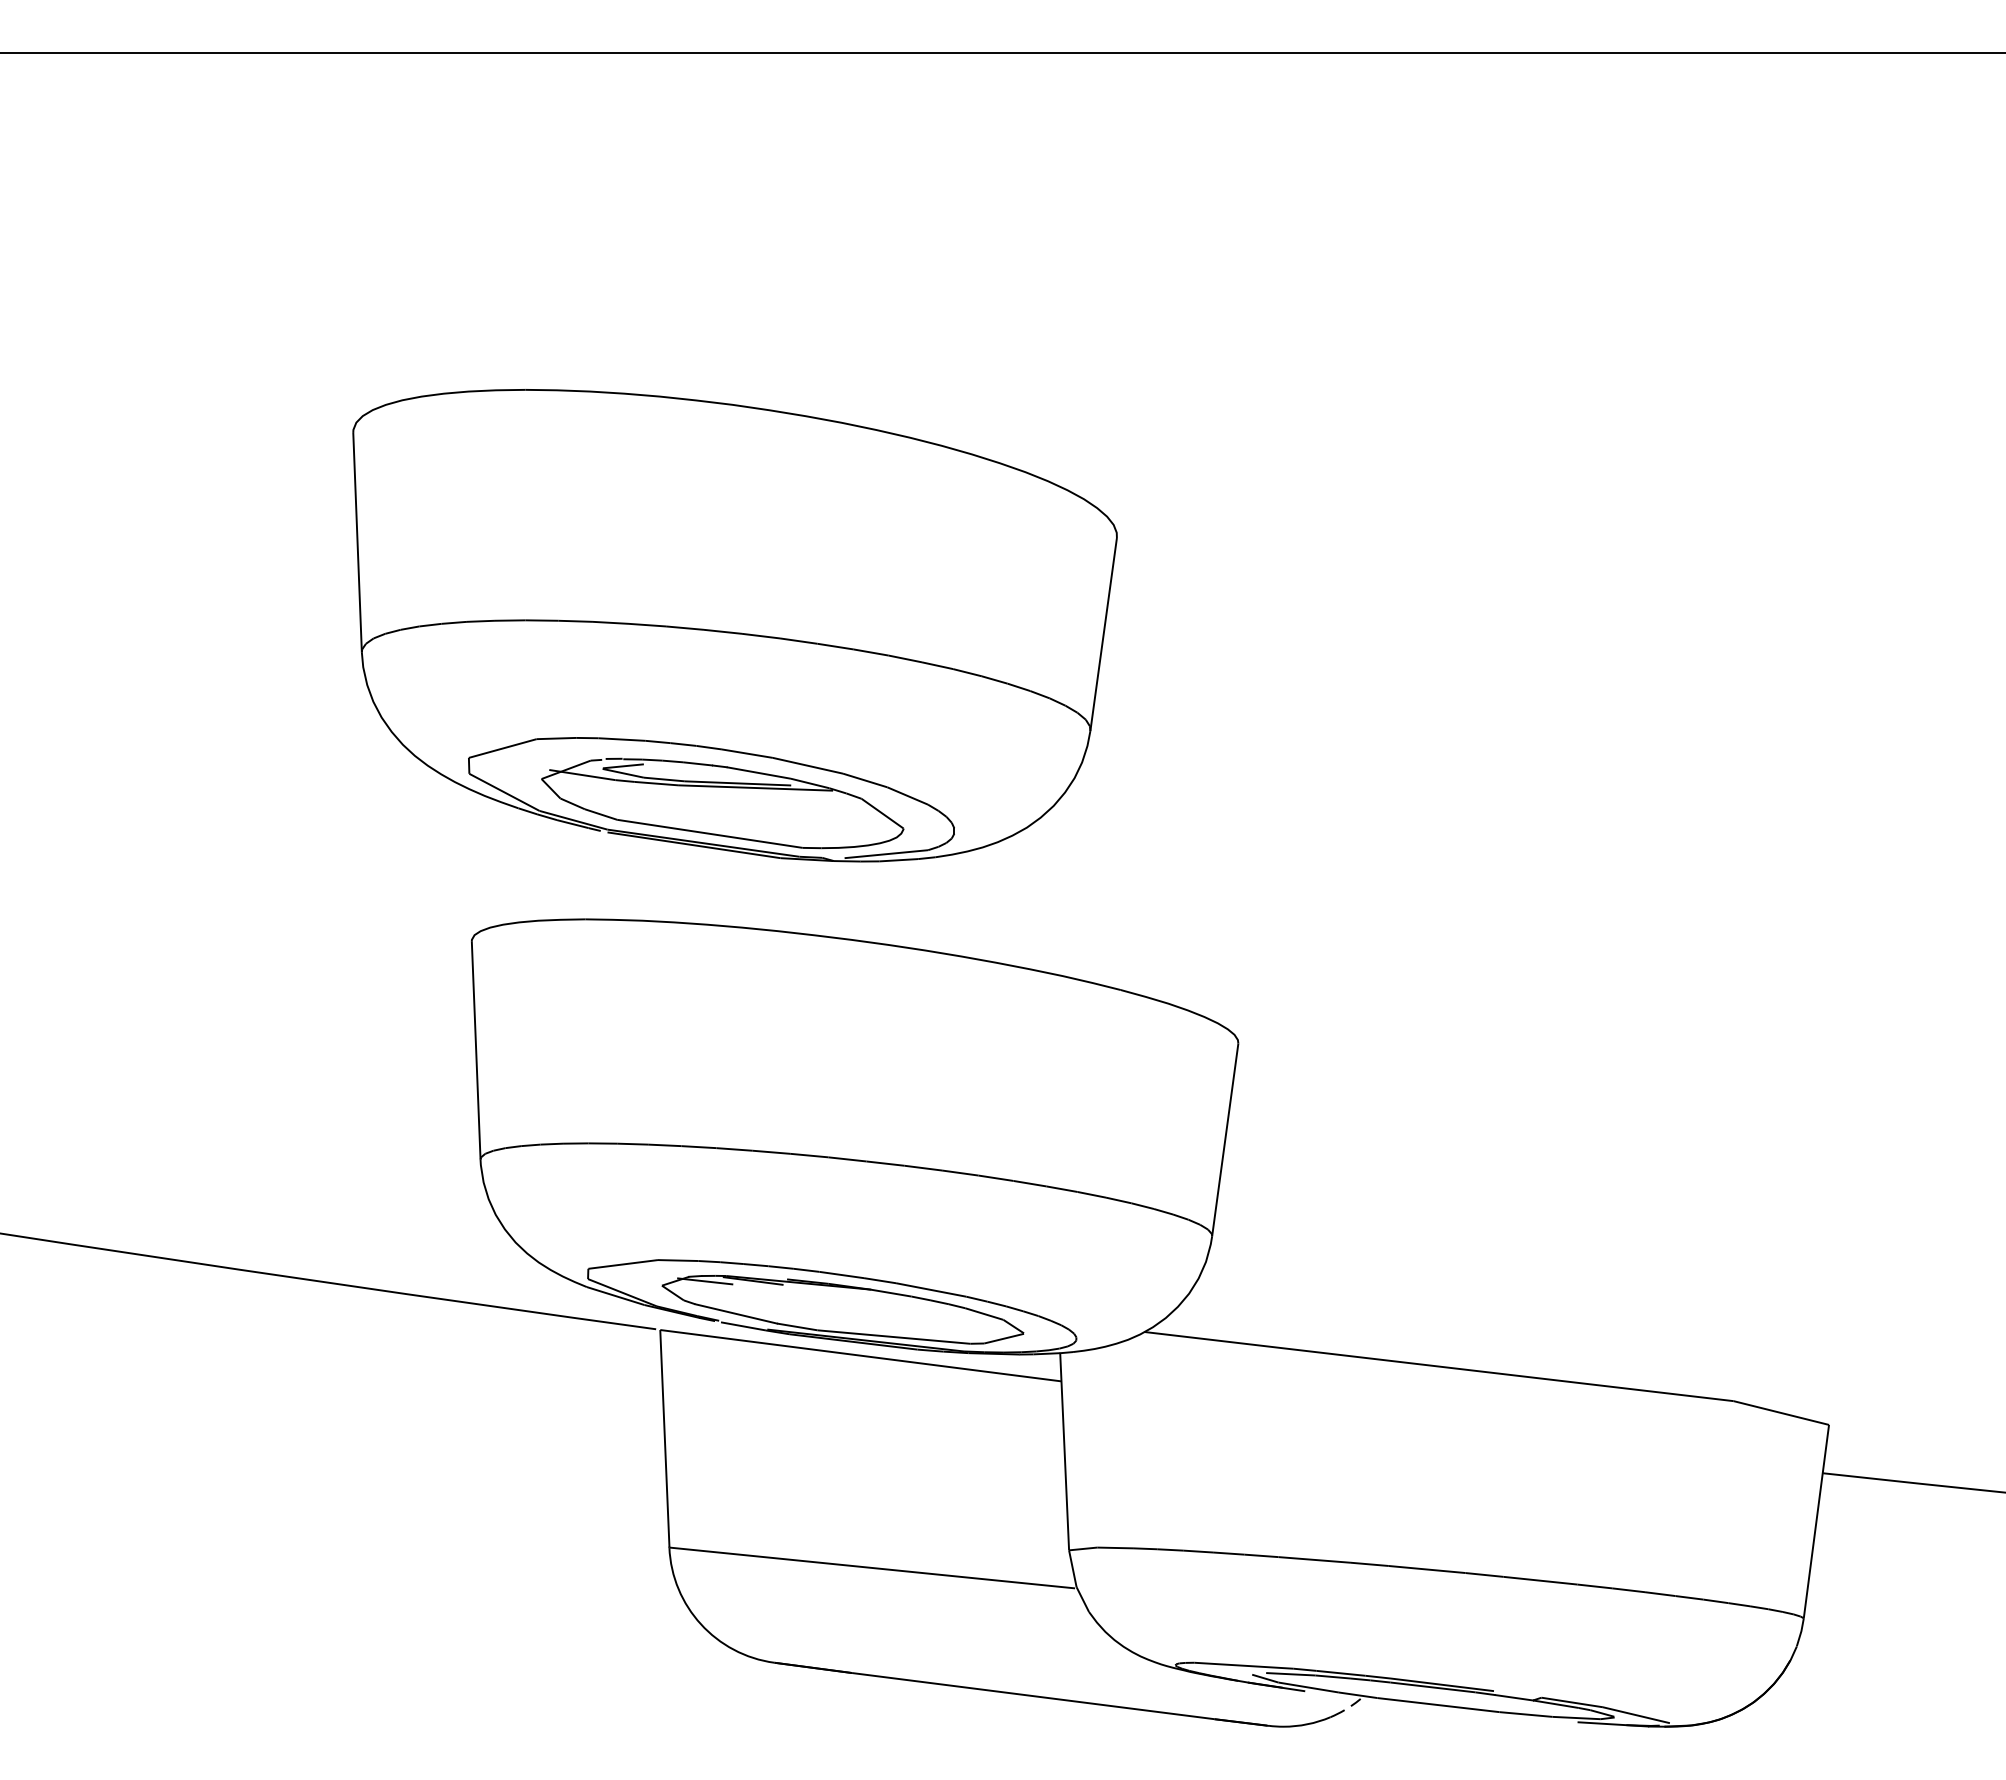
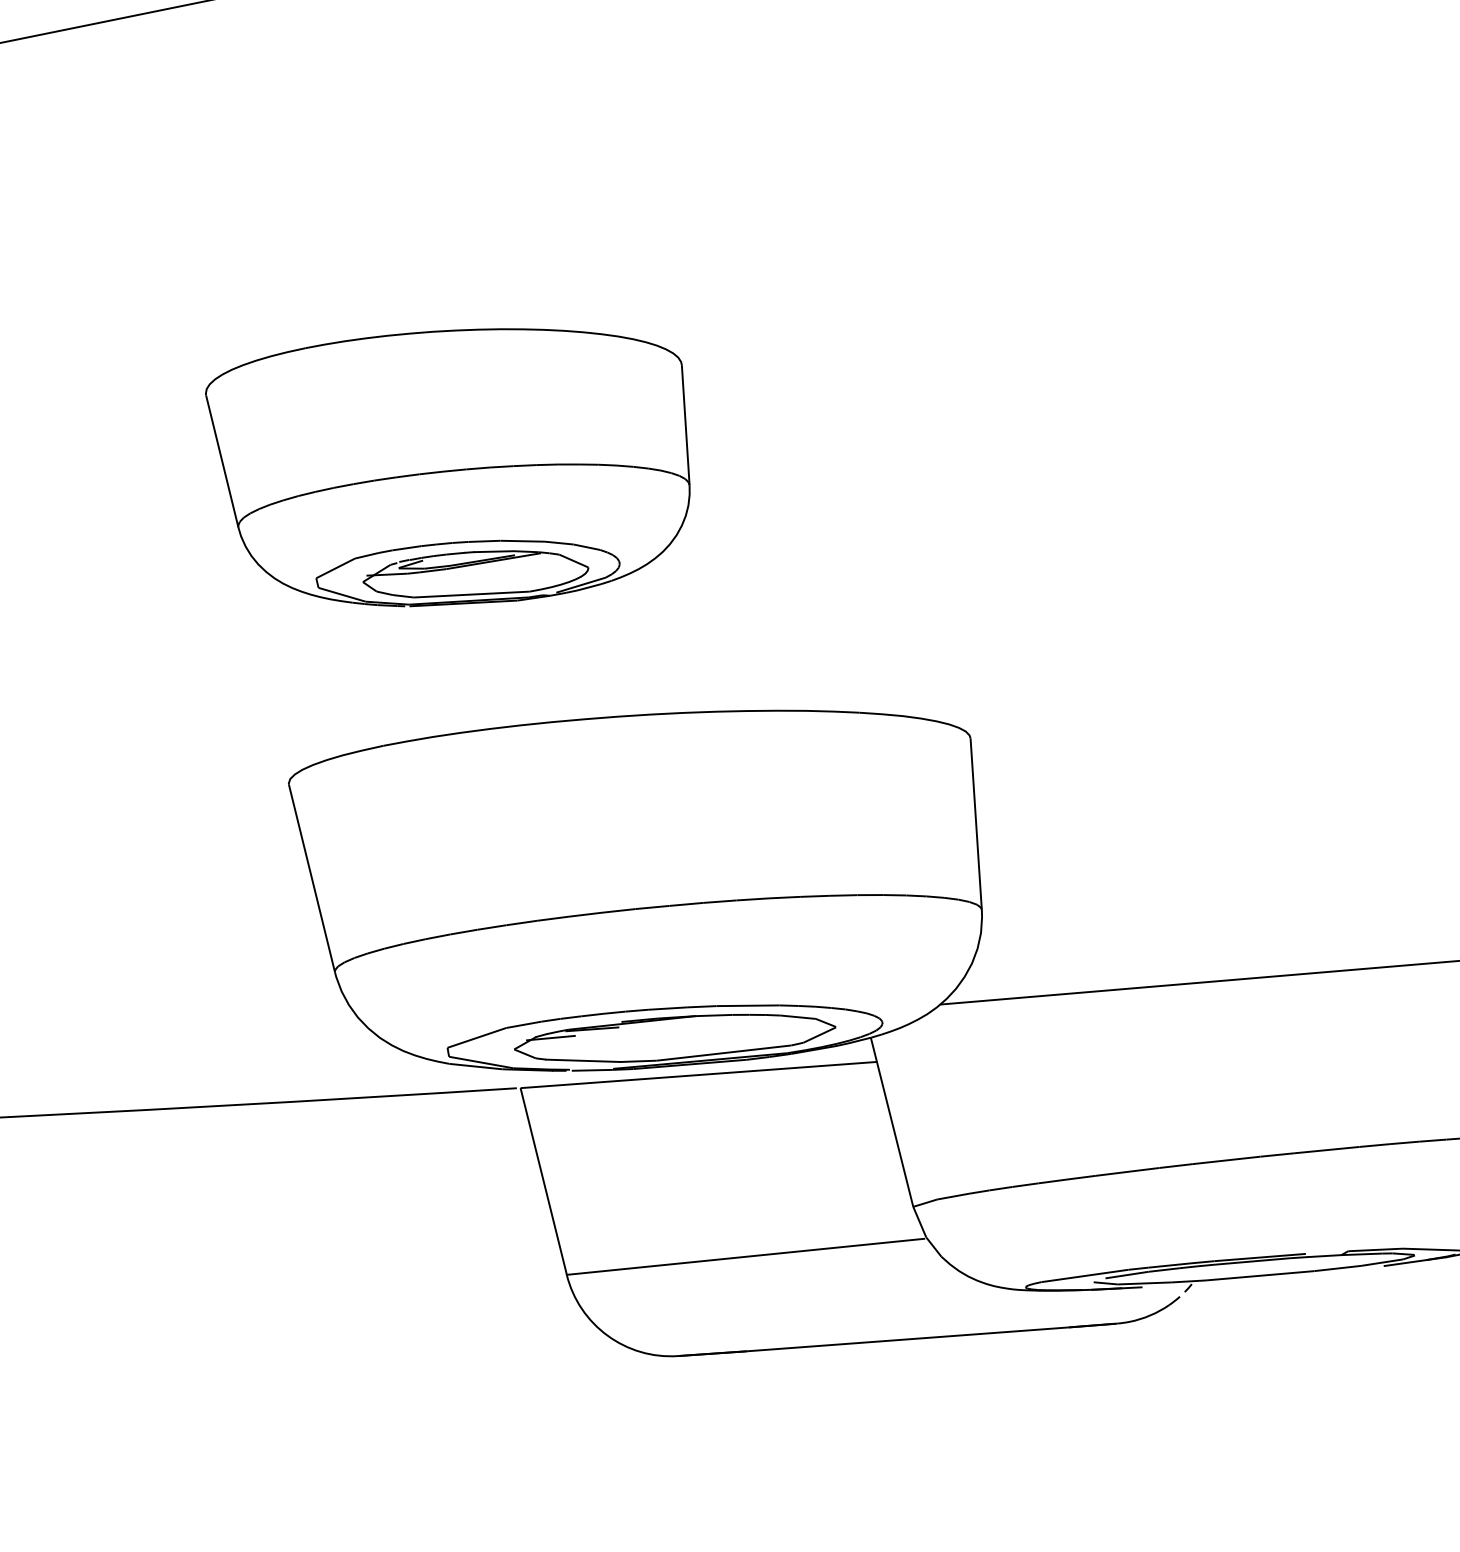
part: (734, 625) -> (460, 465), size x0.7

